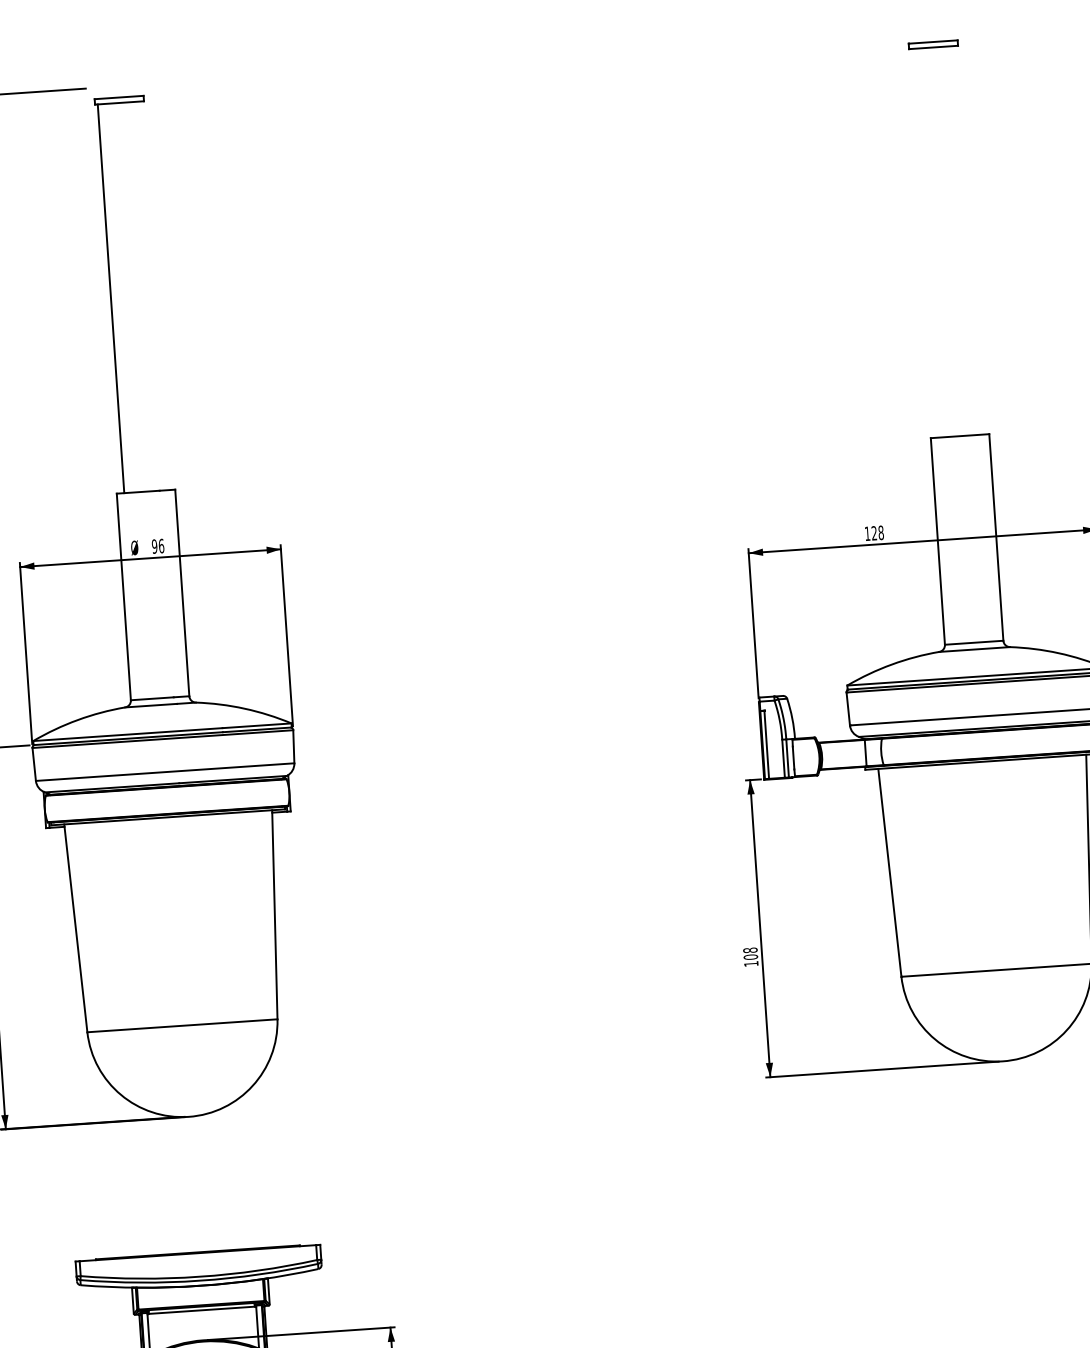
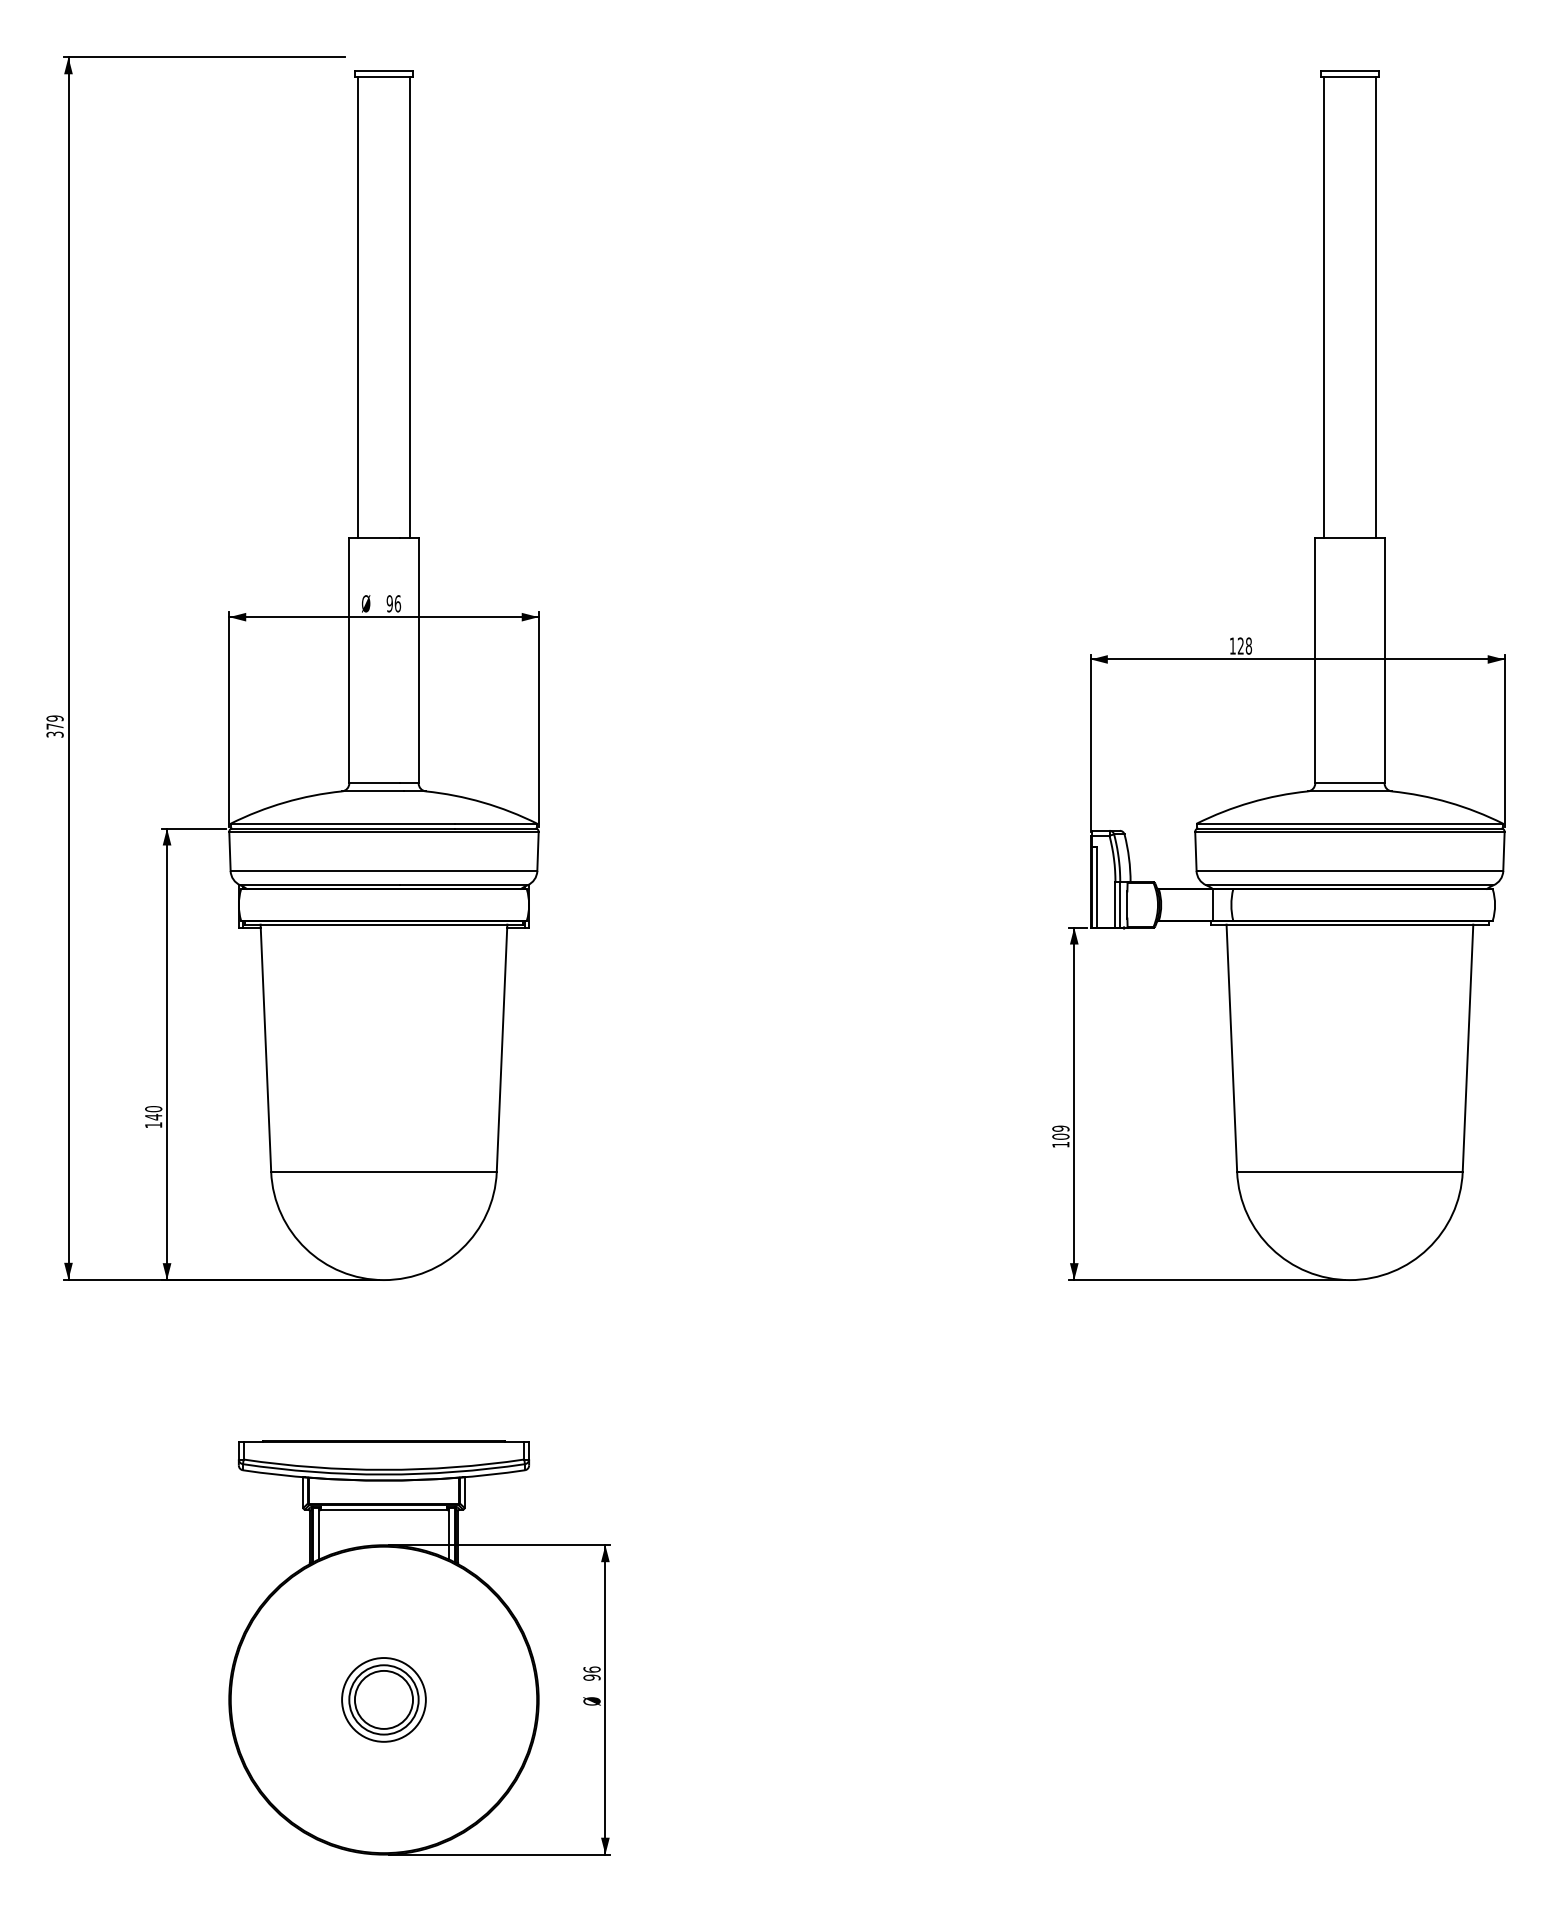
line: (968, 240) -> (1375, 307), added
line: (925, 243) -> (1324, 307), added
line: (154, 295) -> (409, 307), added
text: (750, 950) -> (1060, 1128), 108 -> 109

